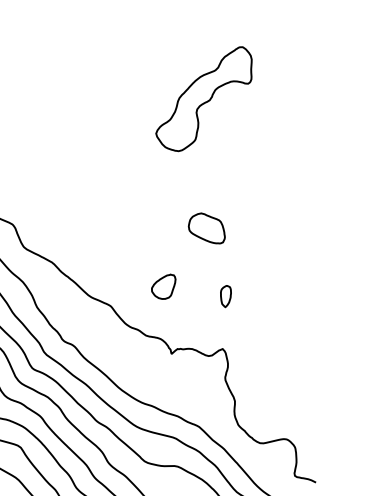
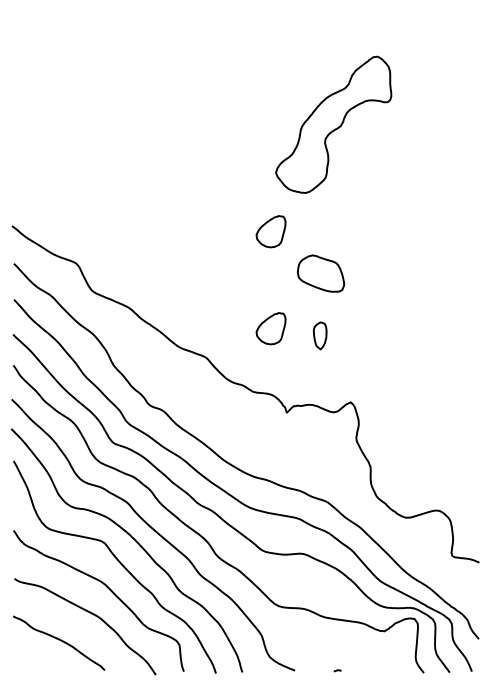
part: (204, 98) -> (333, 124), moved
part: (168, 209) -> (270, 231), added
part: (207, 228) -> (321, 273), moved
part: (225, 296) -> (319, 335), moved

